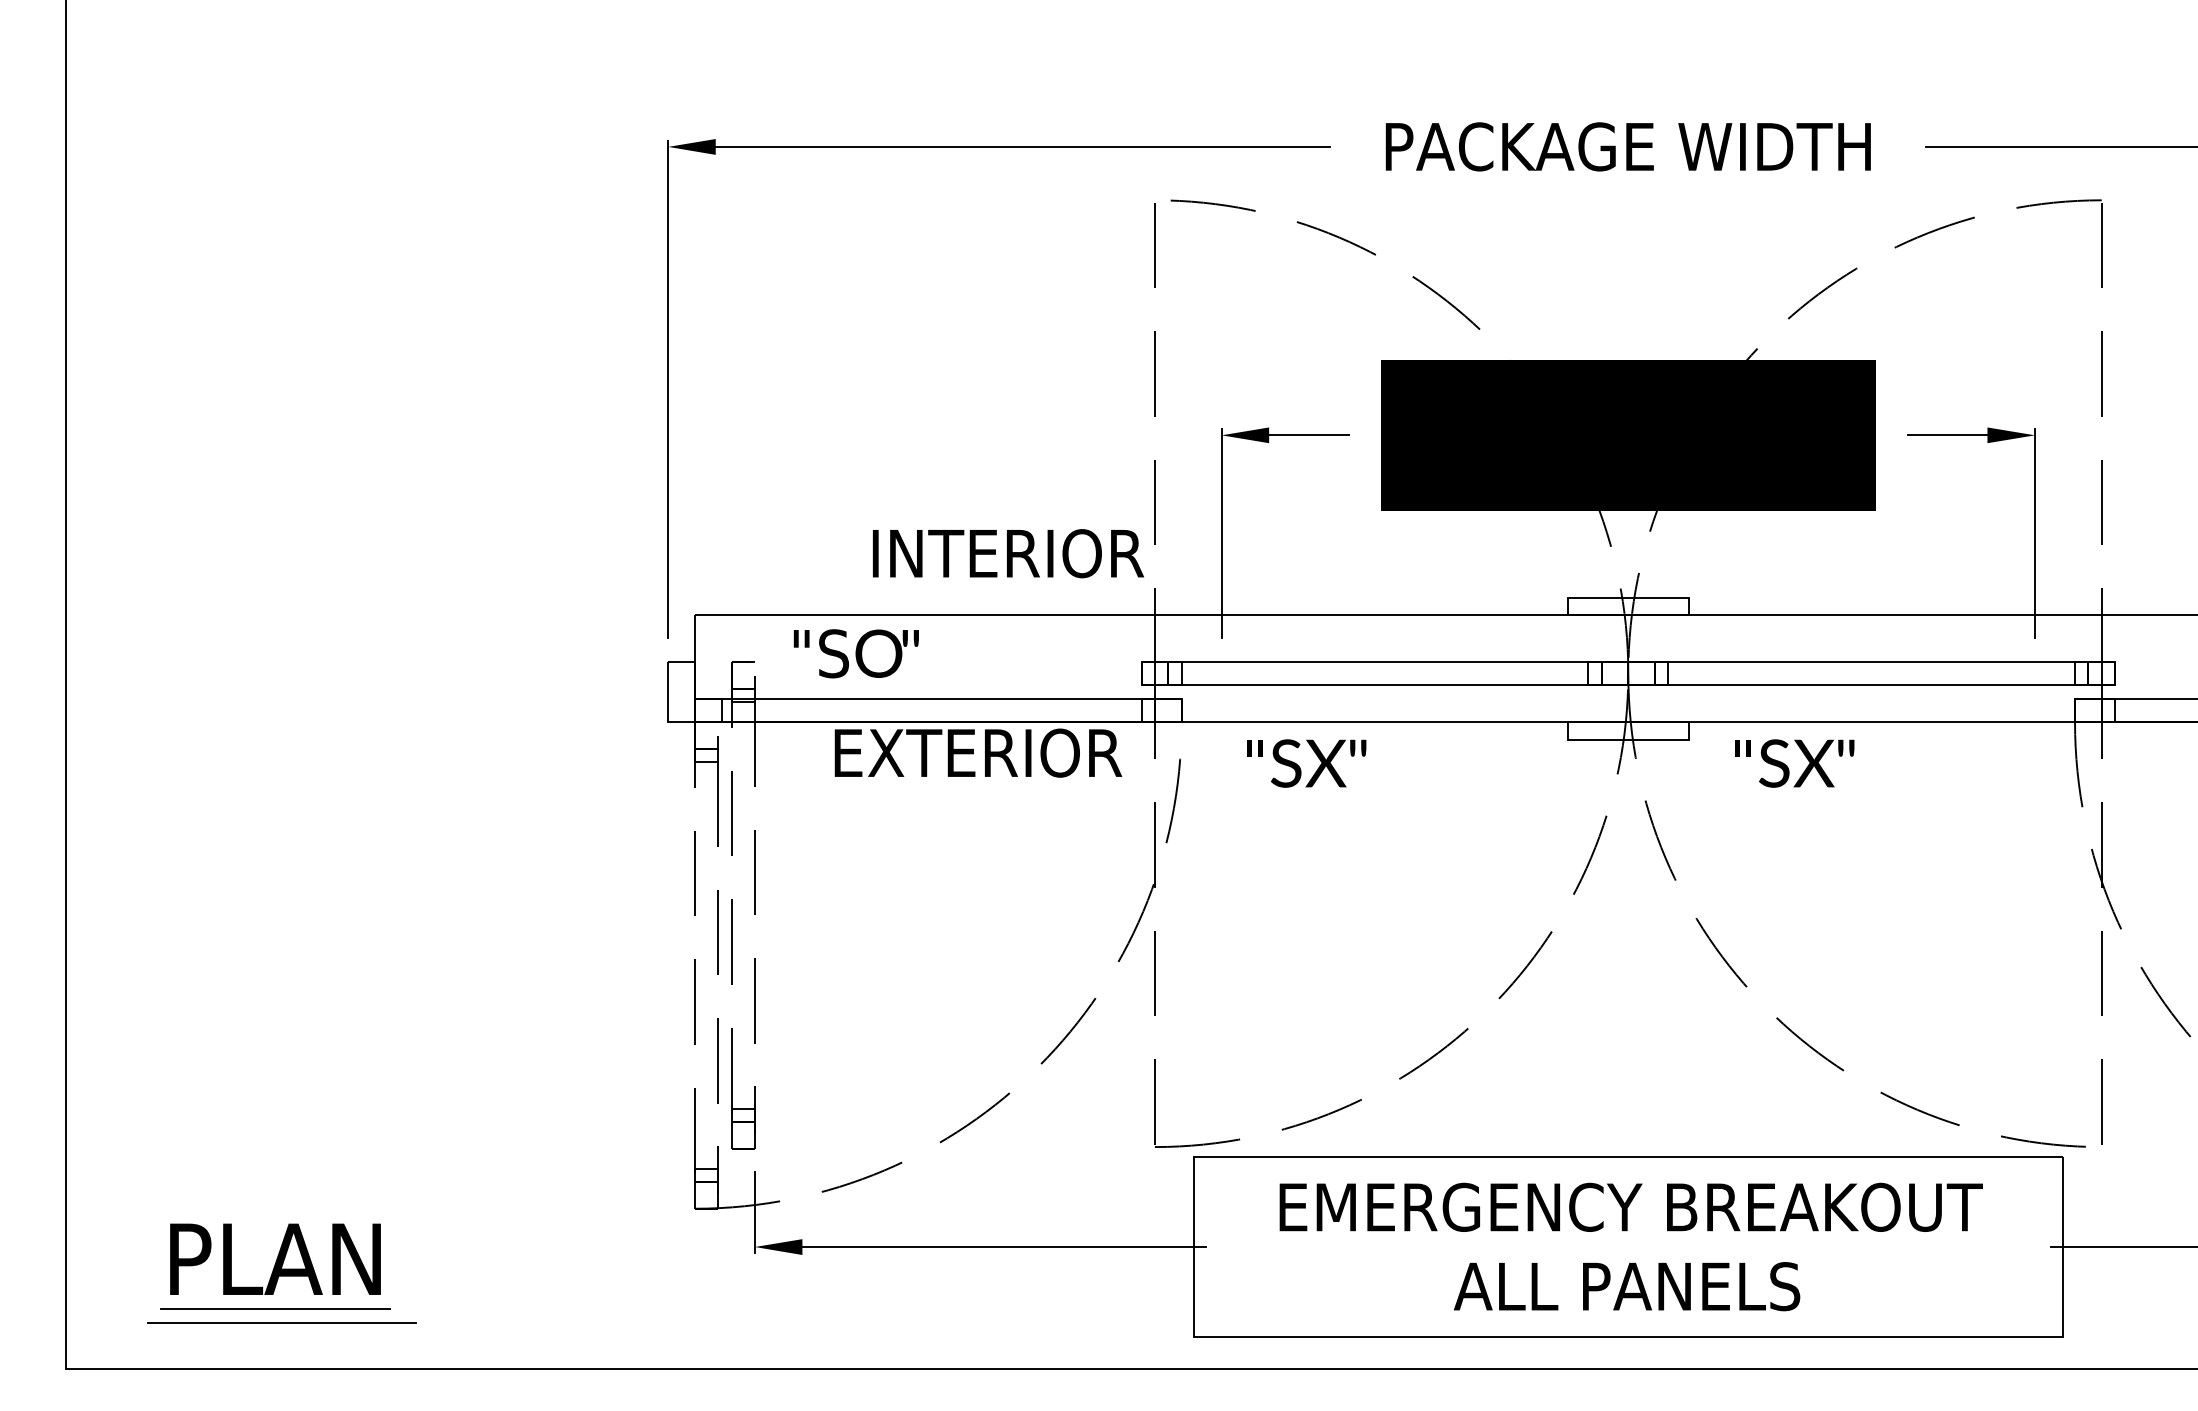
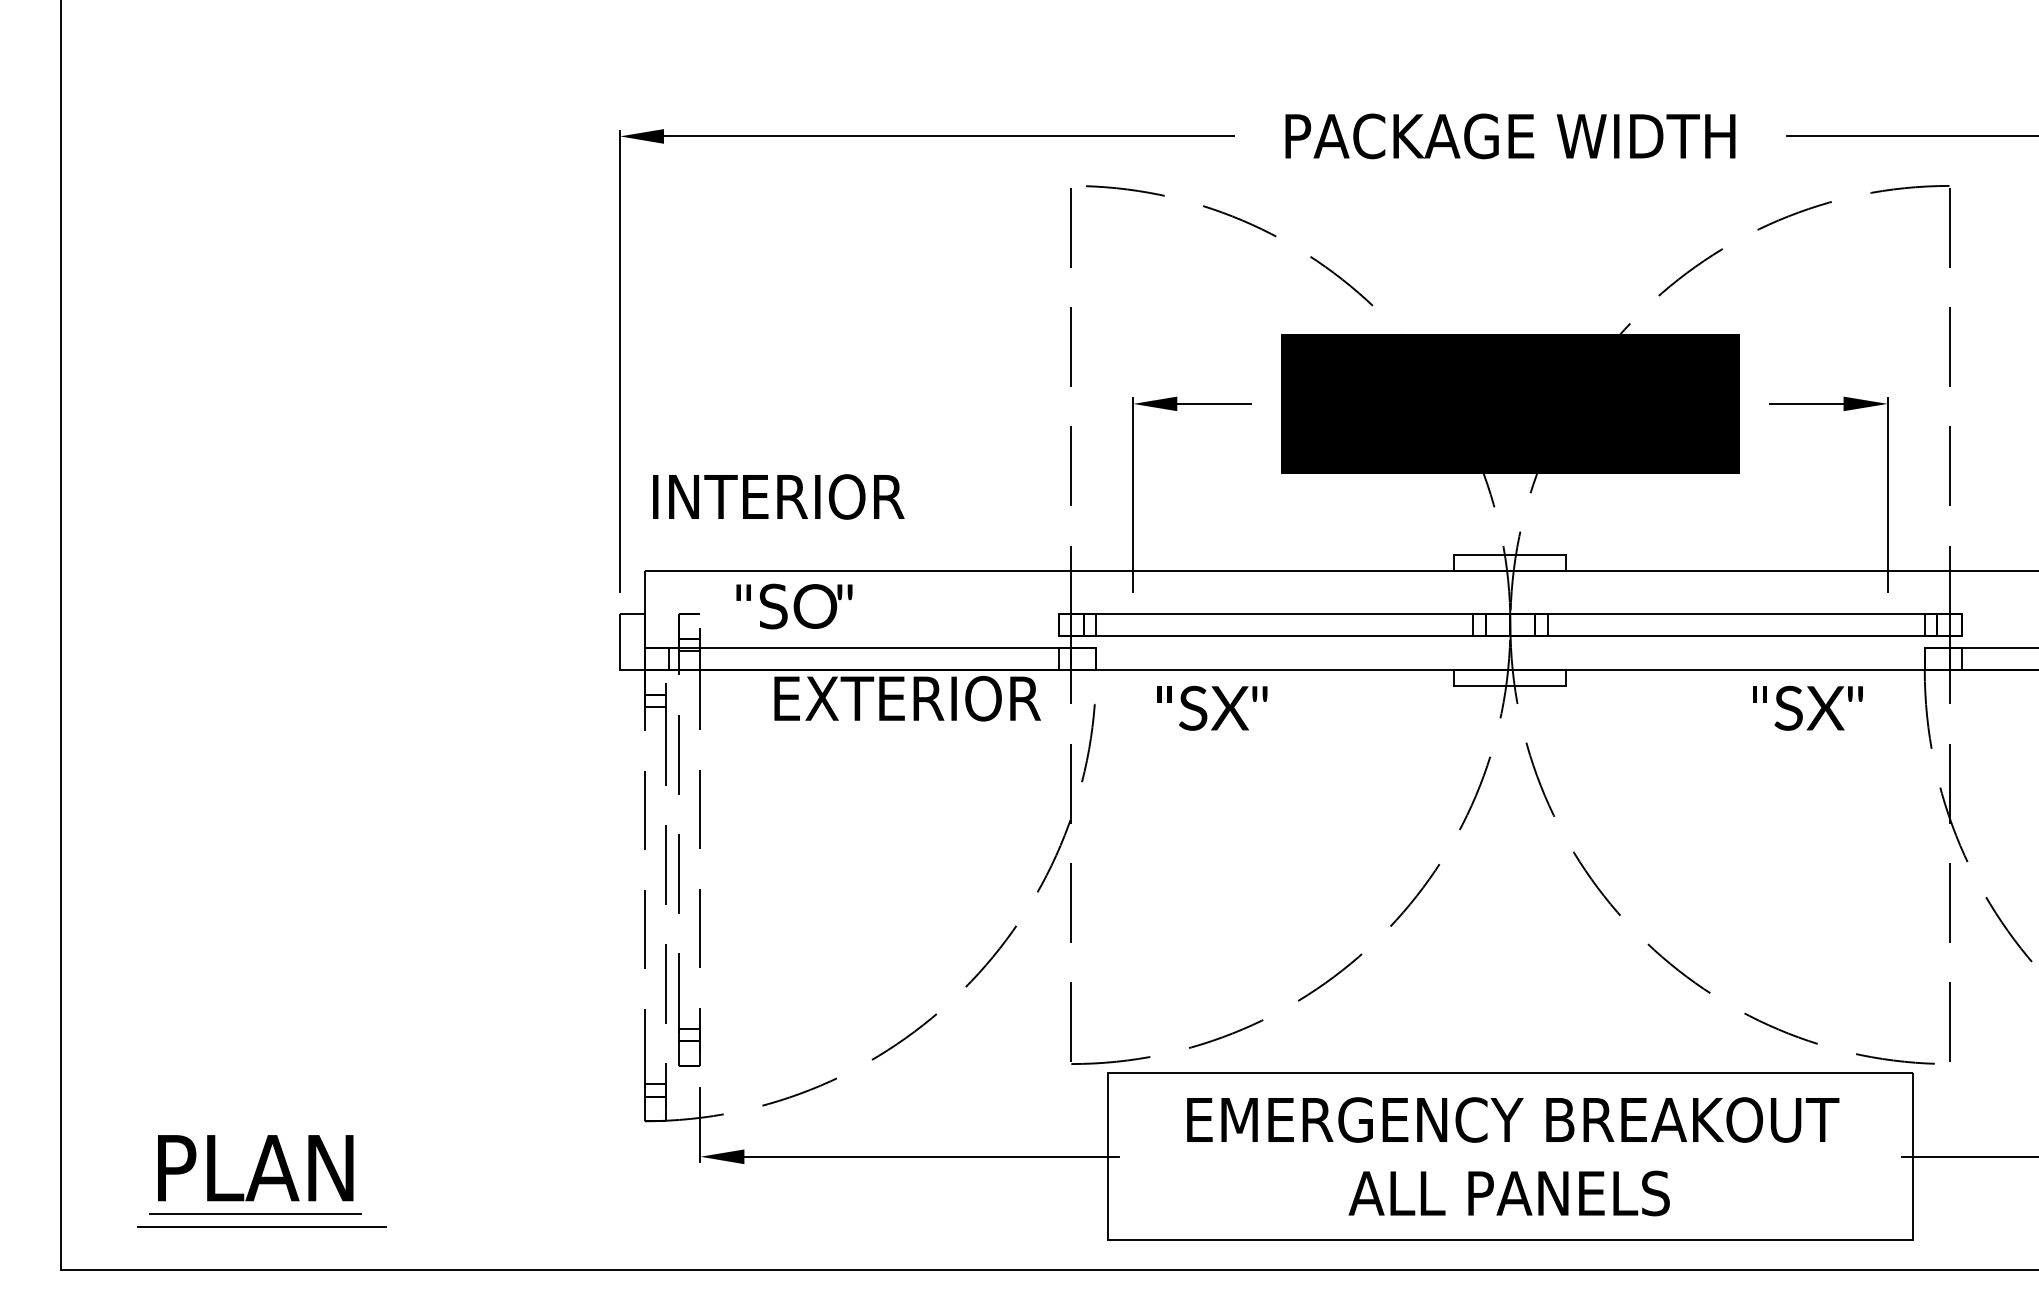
text: (1008, 553) -> (778, 496), moved
text: (1794, 763) -> (1807, 708), moved

